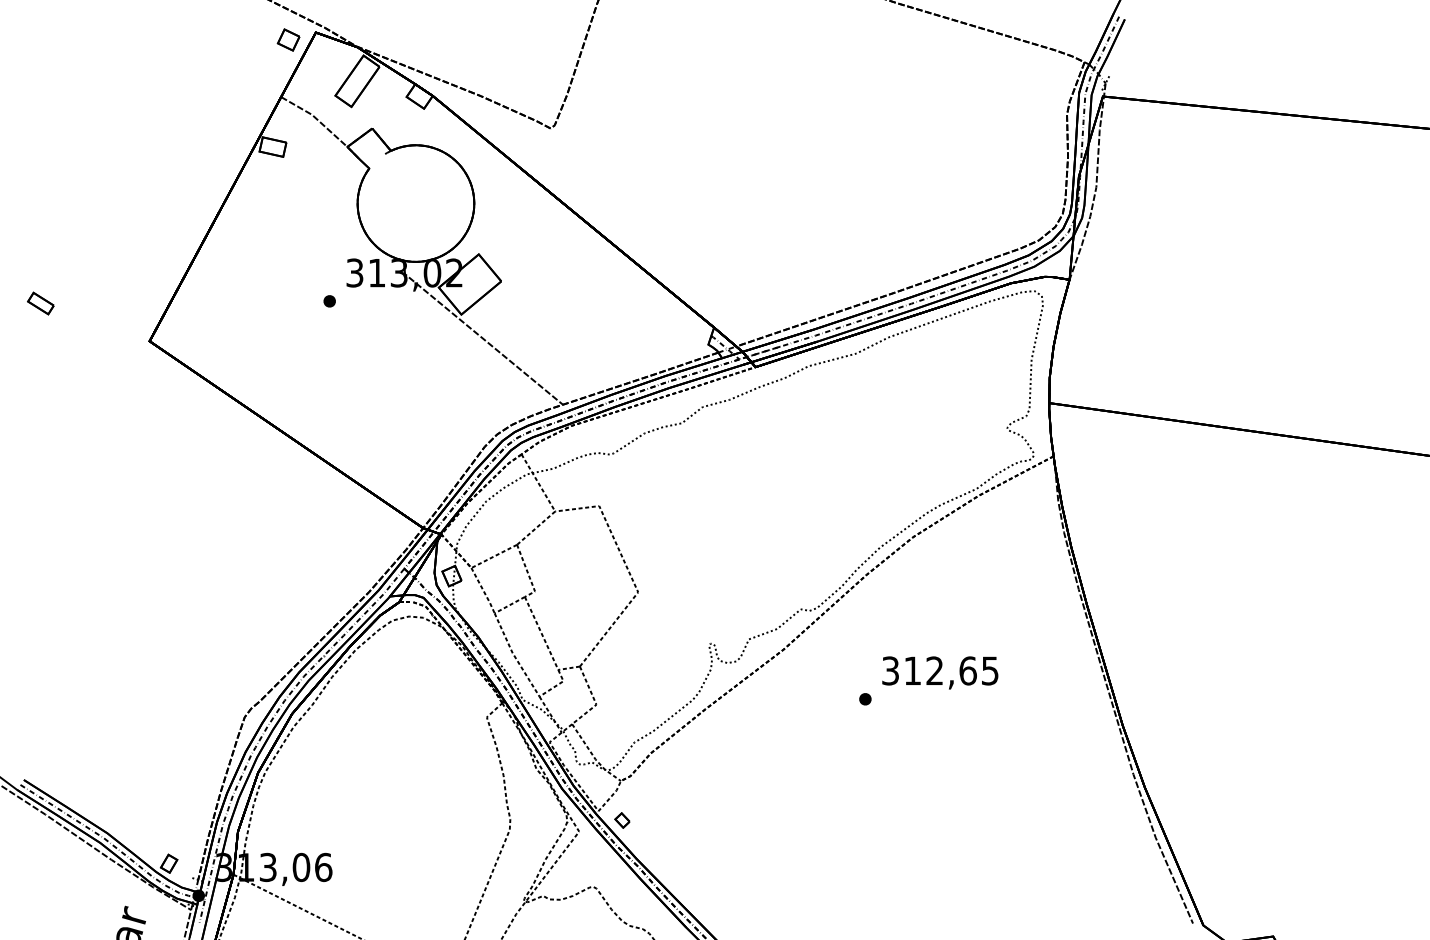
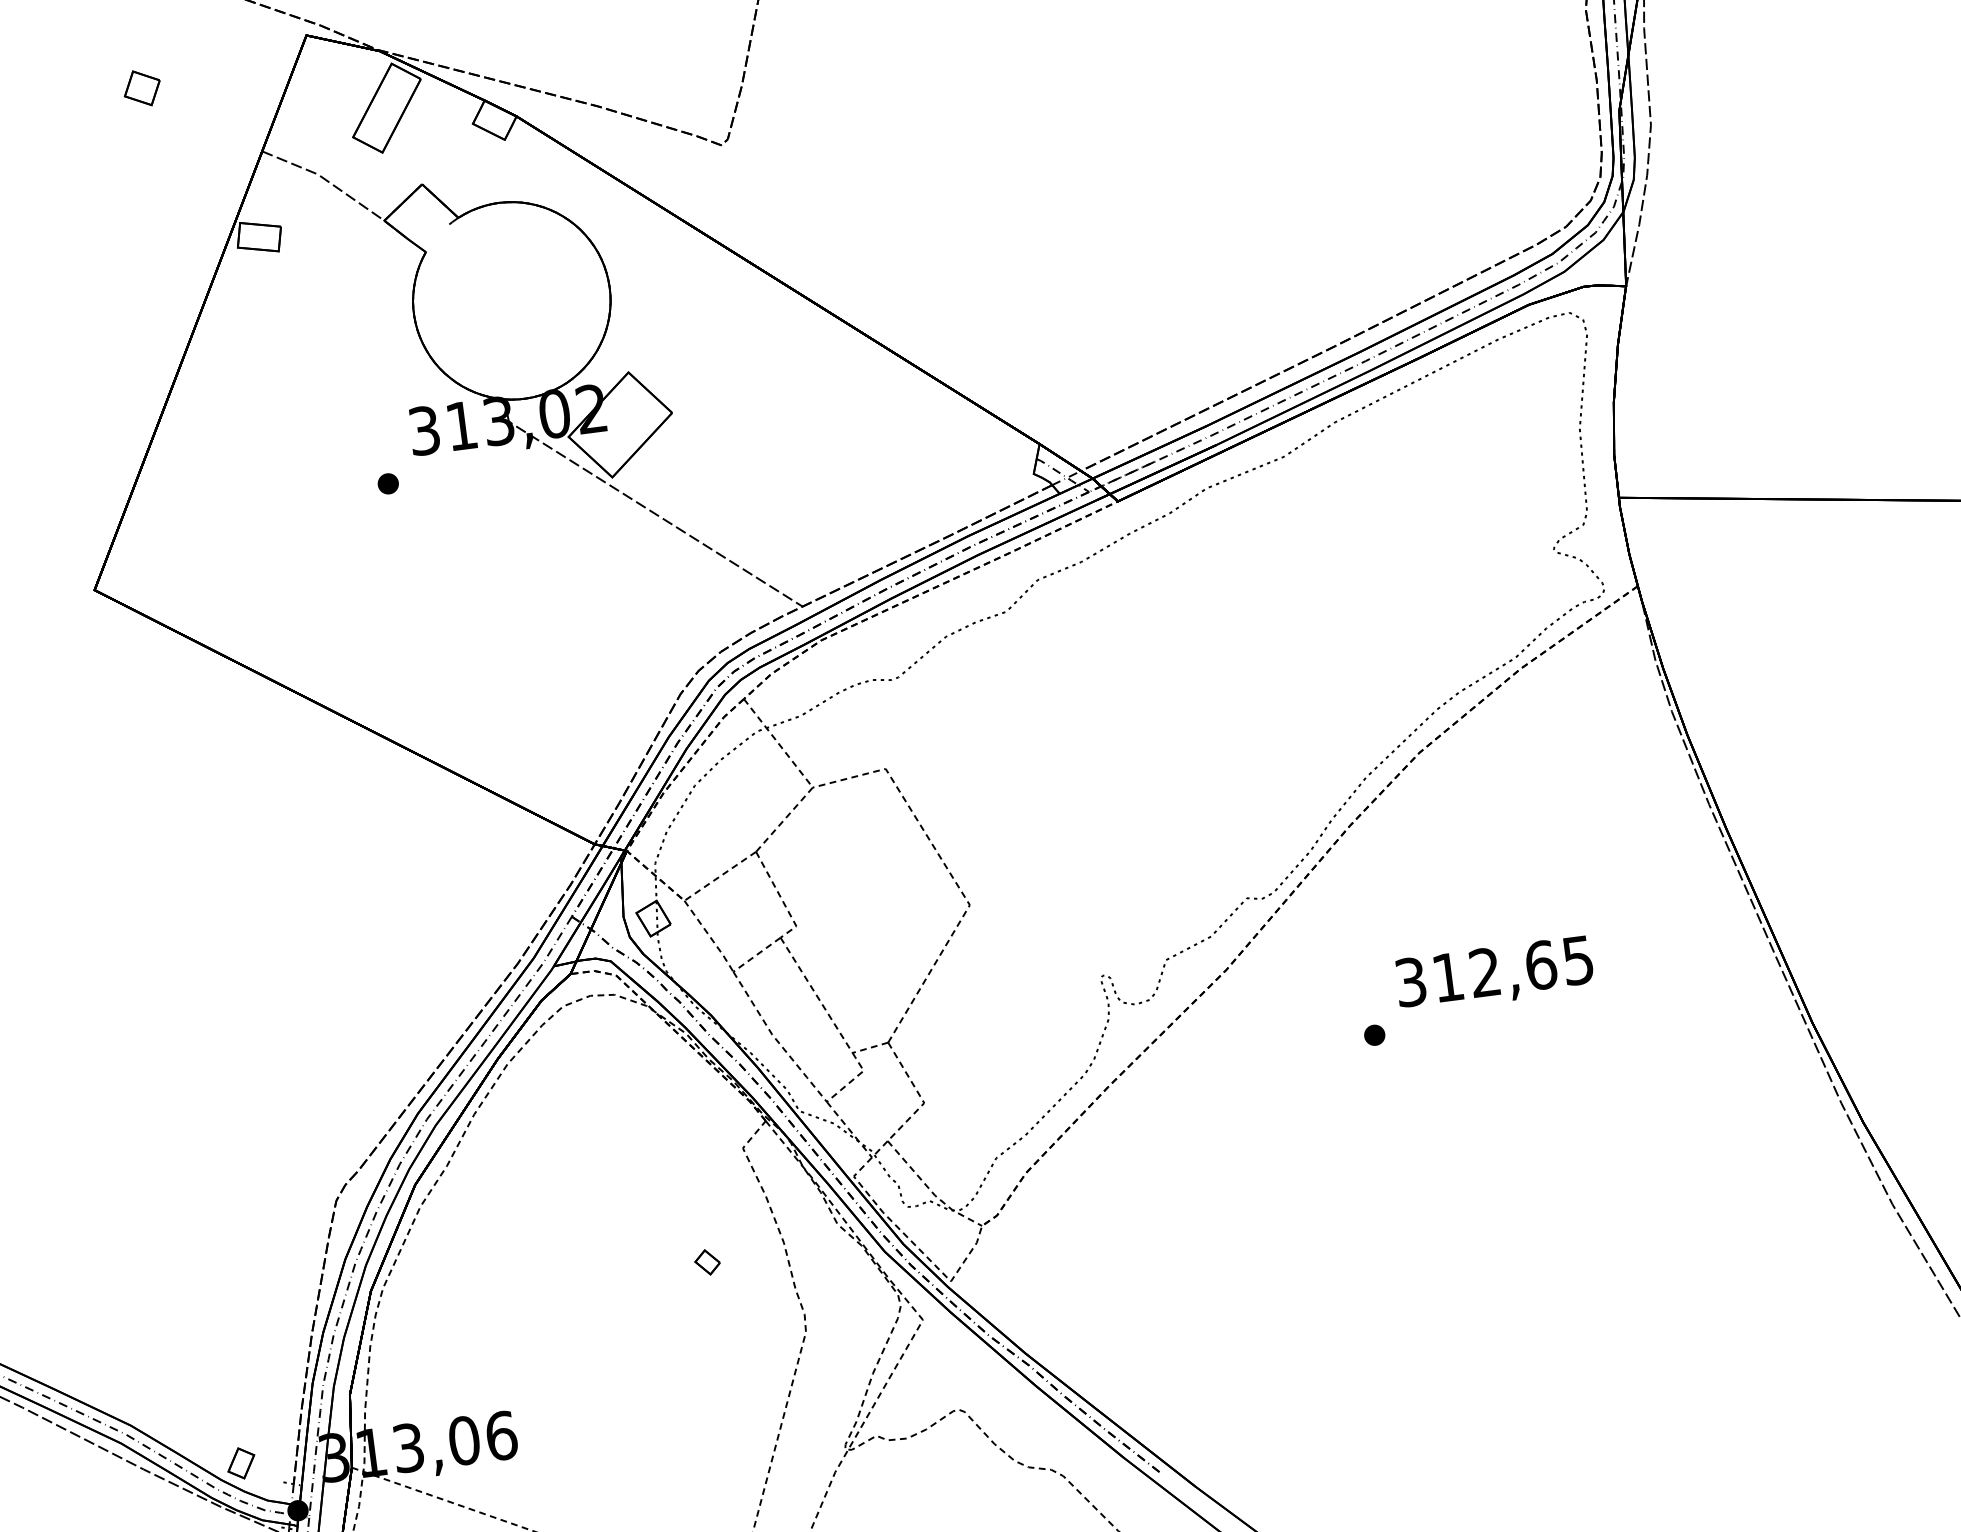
part: (288, 39) -> (141, 87), moved
part: (622, 820) -> (707, 1262), moved

